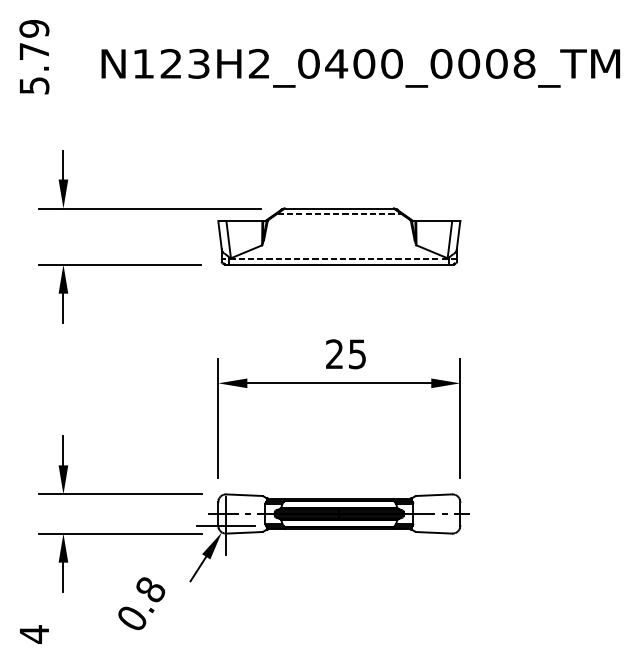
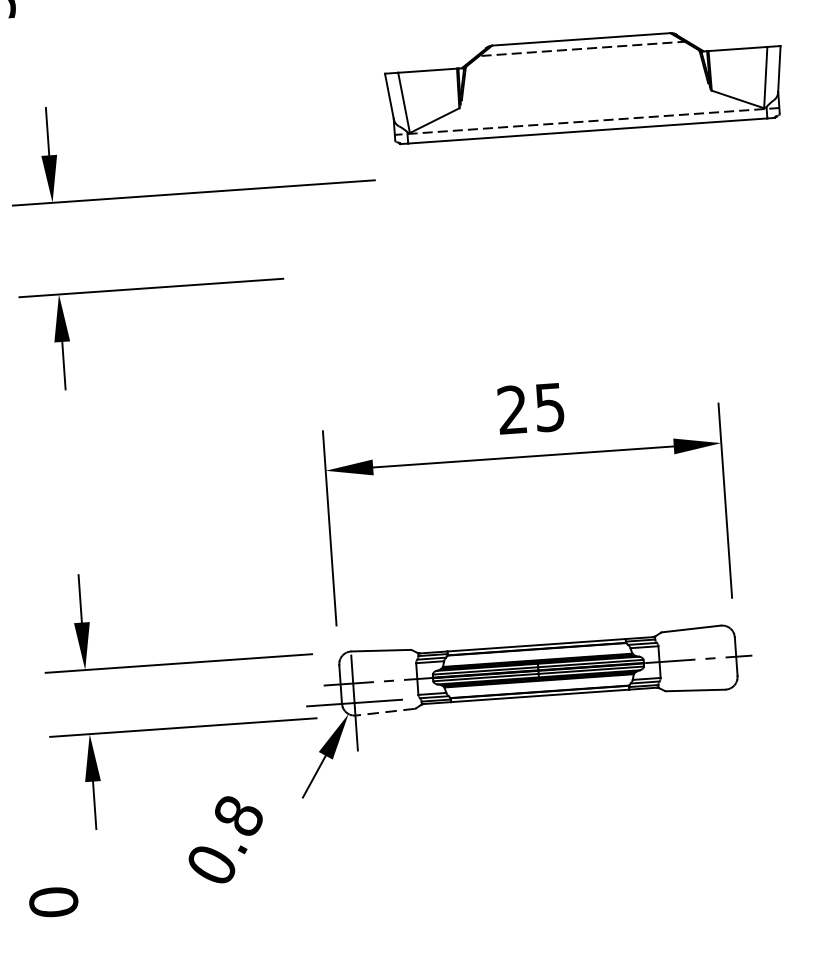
part: (339, 236) -> (584, 84), moved
line: (243, 532) -> (383, 711), solid -> dashed
text: (34, 634) -> (53, 902), 4 -> 0

